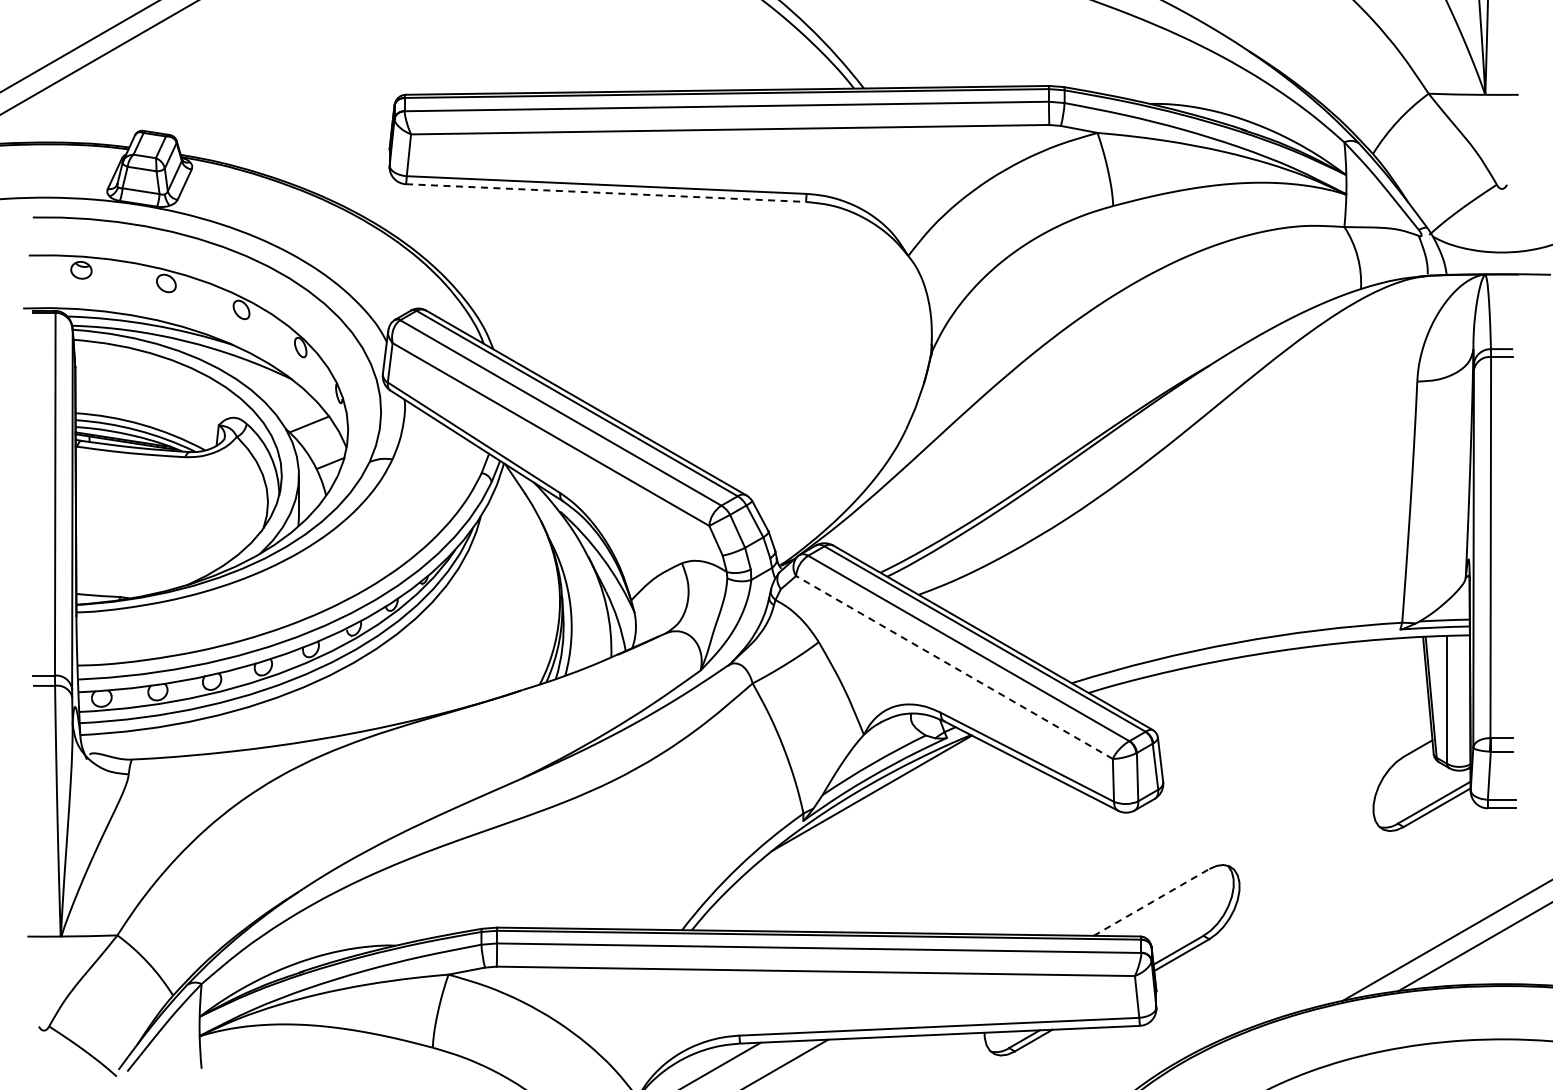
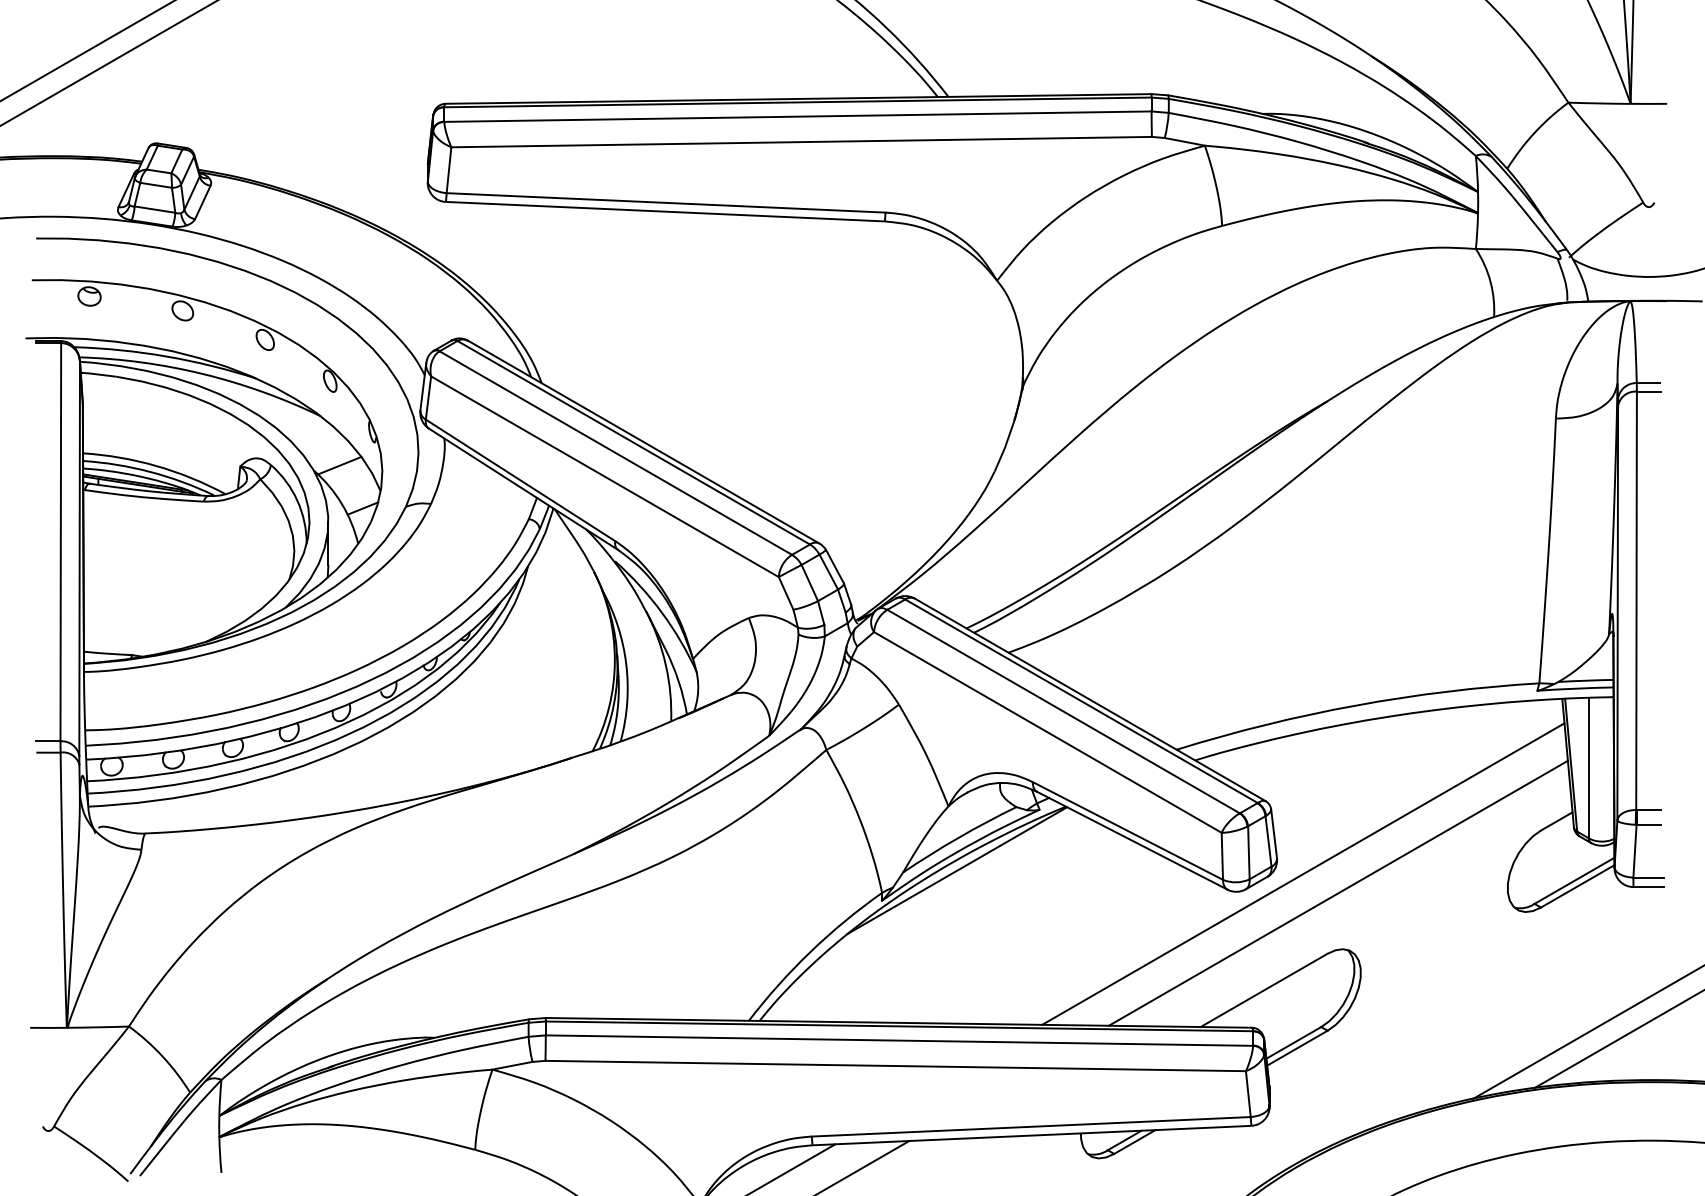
line: (605, 193) -> (664, 212), dashed -> solid
line: (954, 667) -> (1047, 732), dashed -> solid
line: (1187, 796) -> (1303, 874), added
line: (1219, 813) -> (1338, 892), added
line: (1151, 902) -> (1264, 990), dashed -> solid

